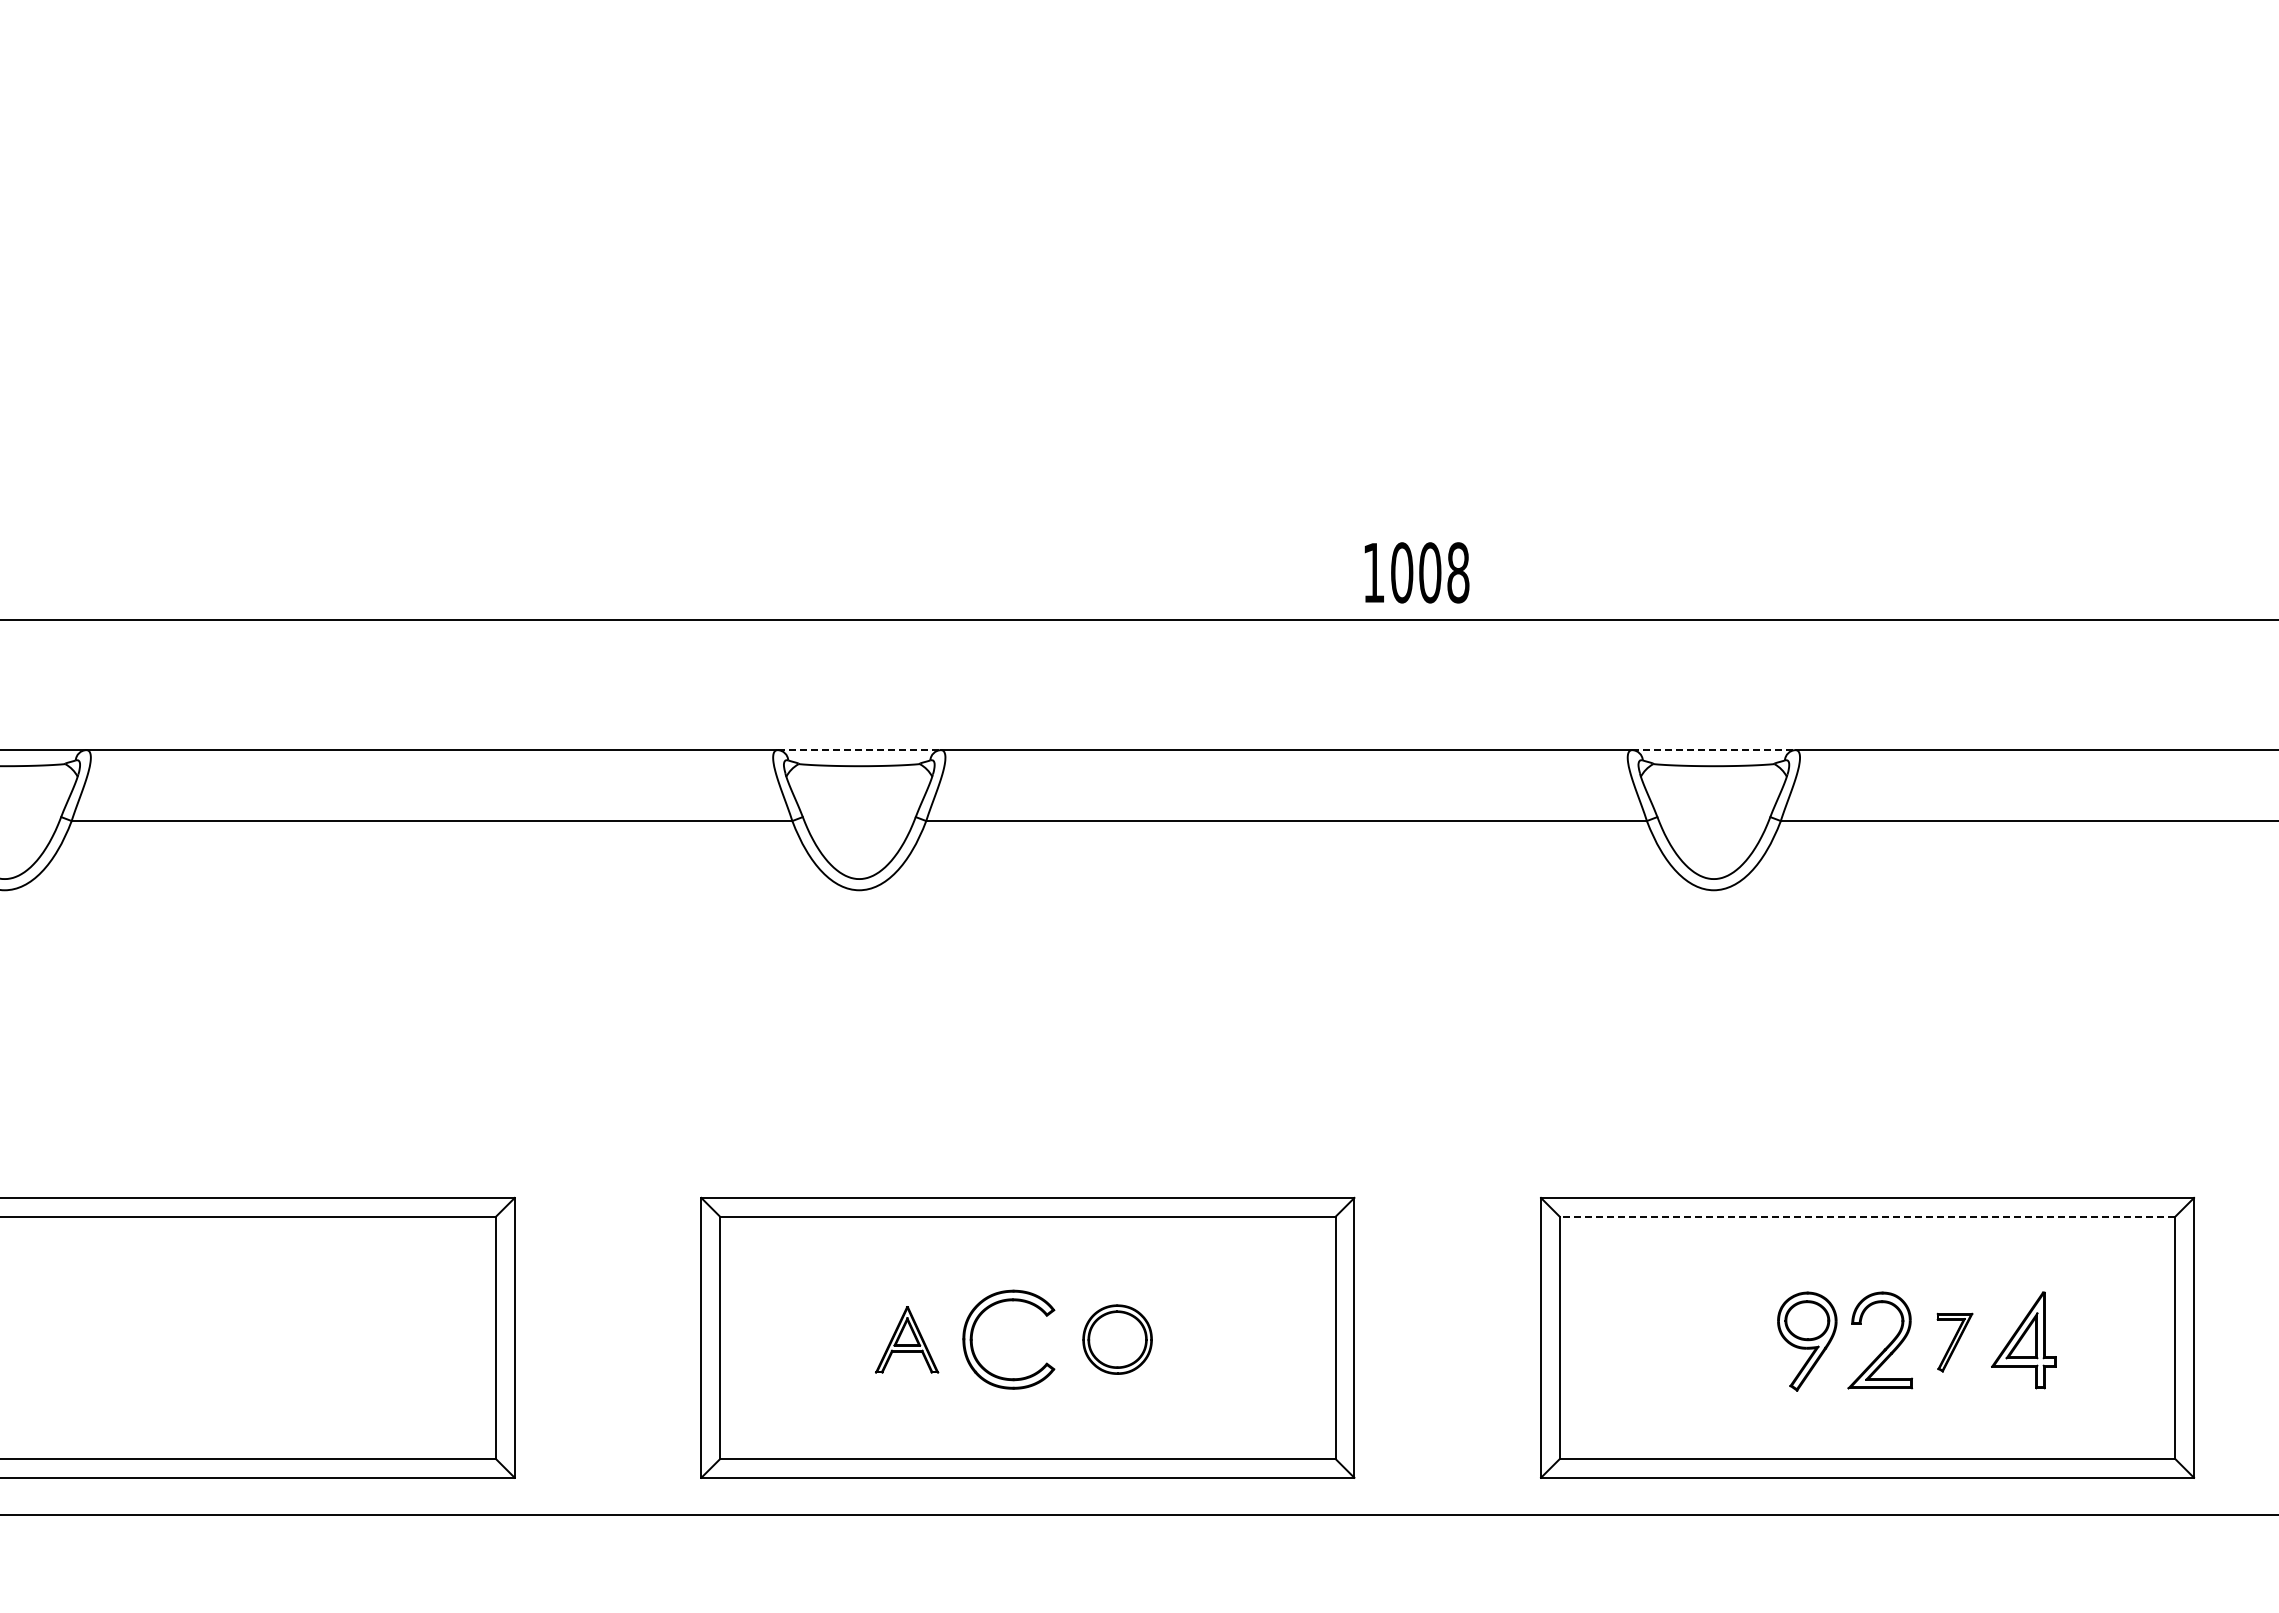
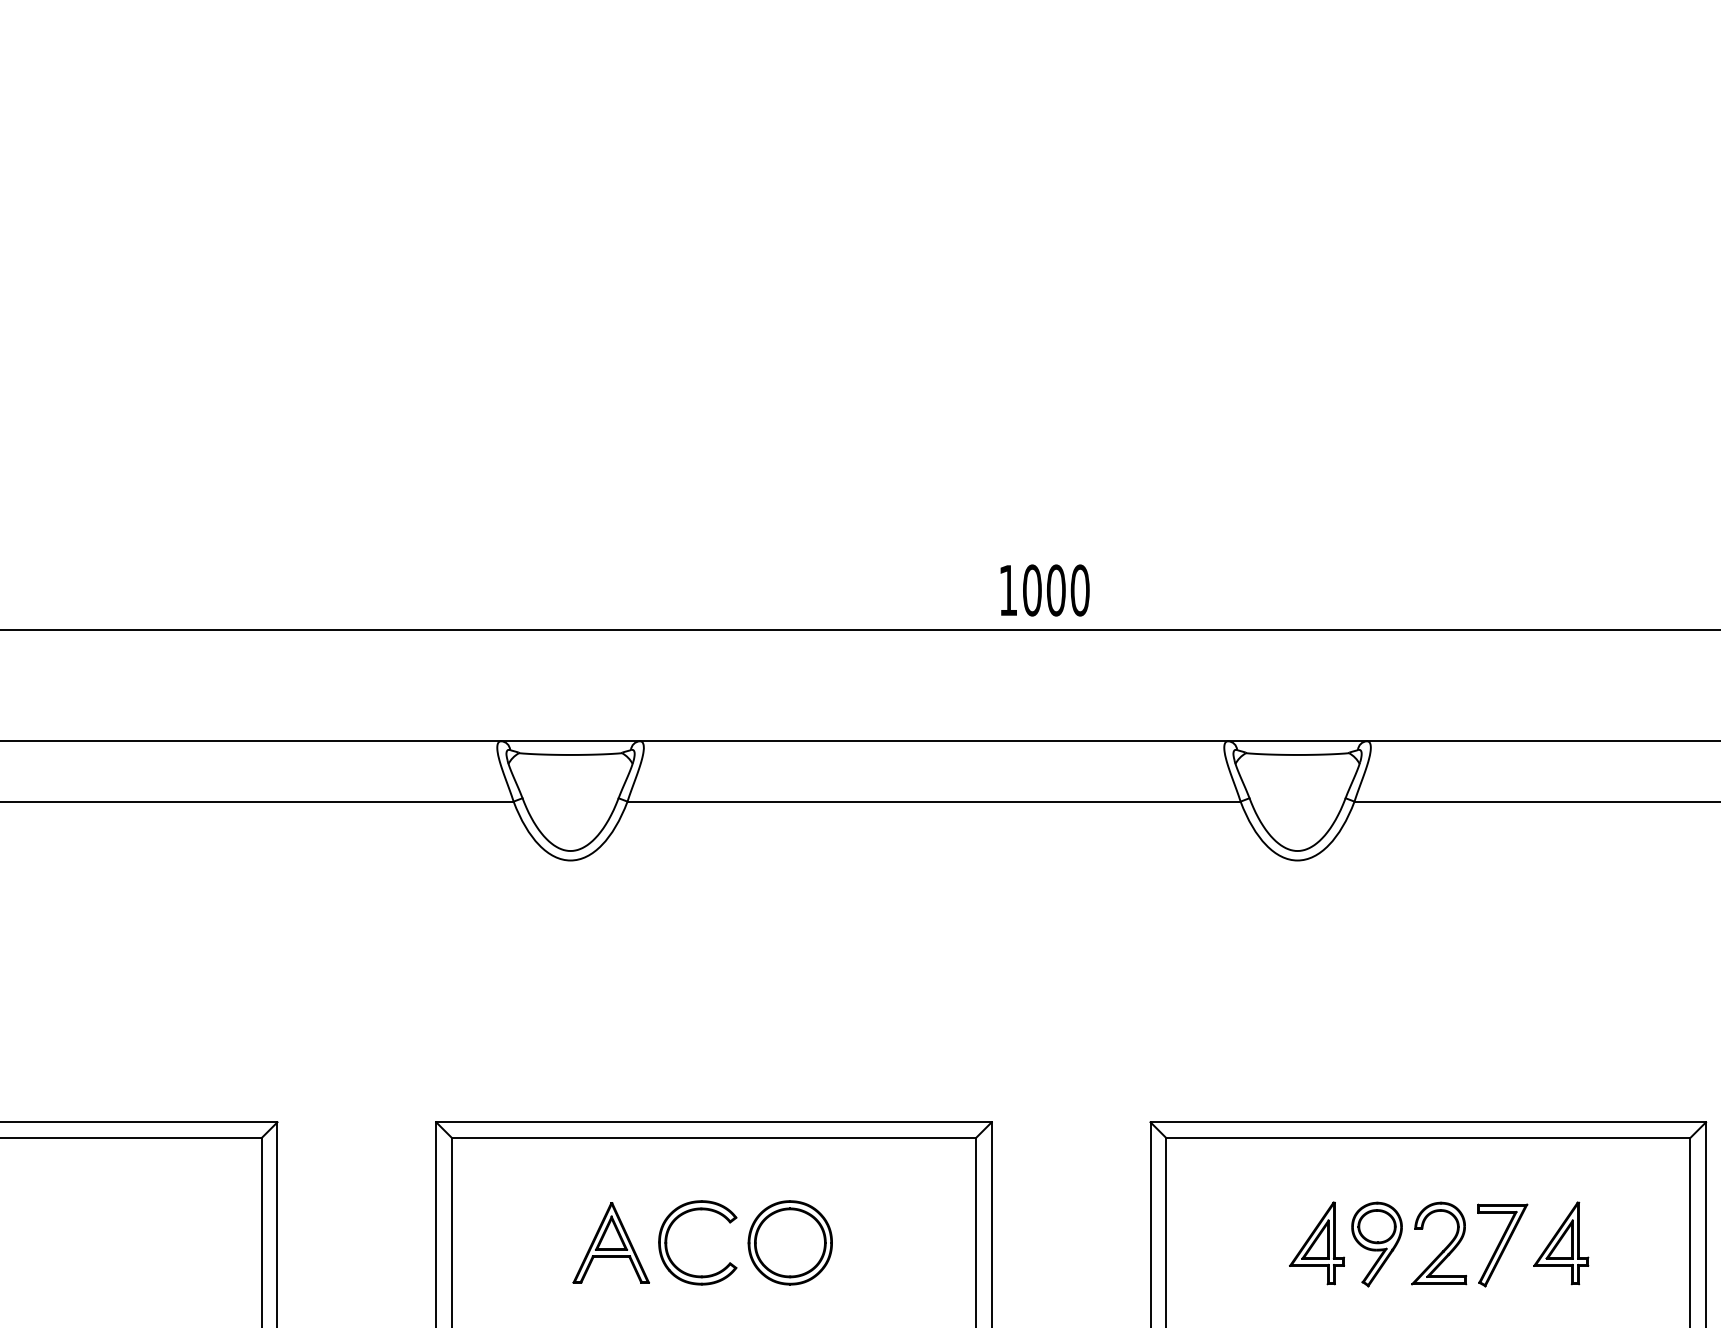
text: (1458, 572) -> (1080, 590), 1008 -> 1000
line: (859, 750) -> (570, 741), dashed -> solid
line: (1713, 750) -> (1297, 741), dashed -> solid
line: (1867, 1216) -> (1428, 1138), dashed -> solid
part: (906, 1339) -> (610, 1242), size x1.43
part: (1117, 1339) -> (790, 1242), size x1.43
part: (1736, 1340) -> (1316, 1243), added
part: (1954, 1342) -> (1502, 1245), size x1.67

